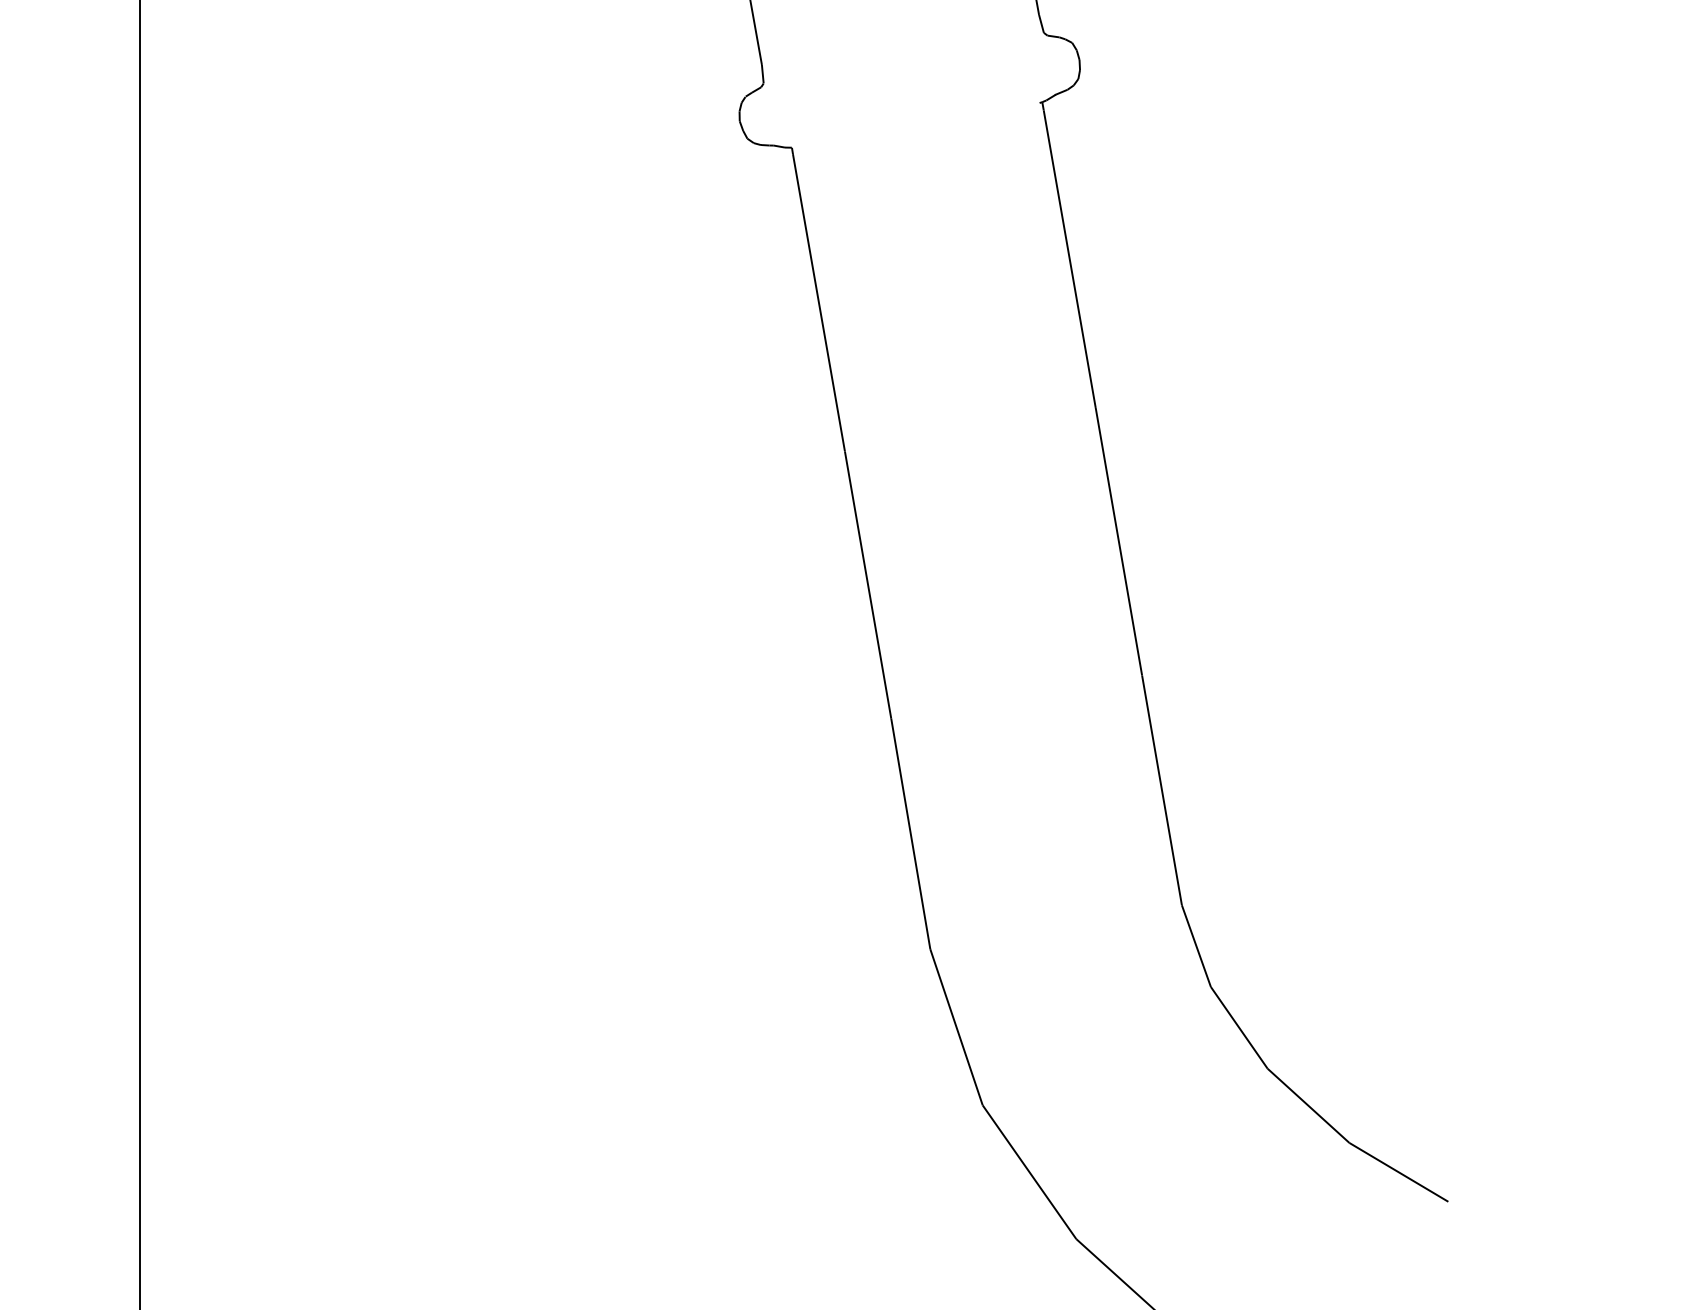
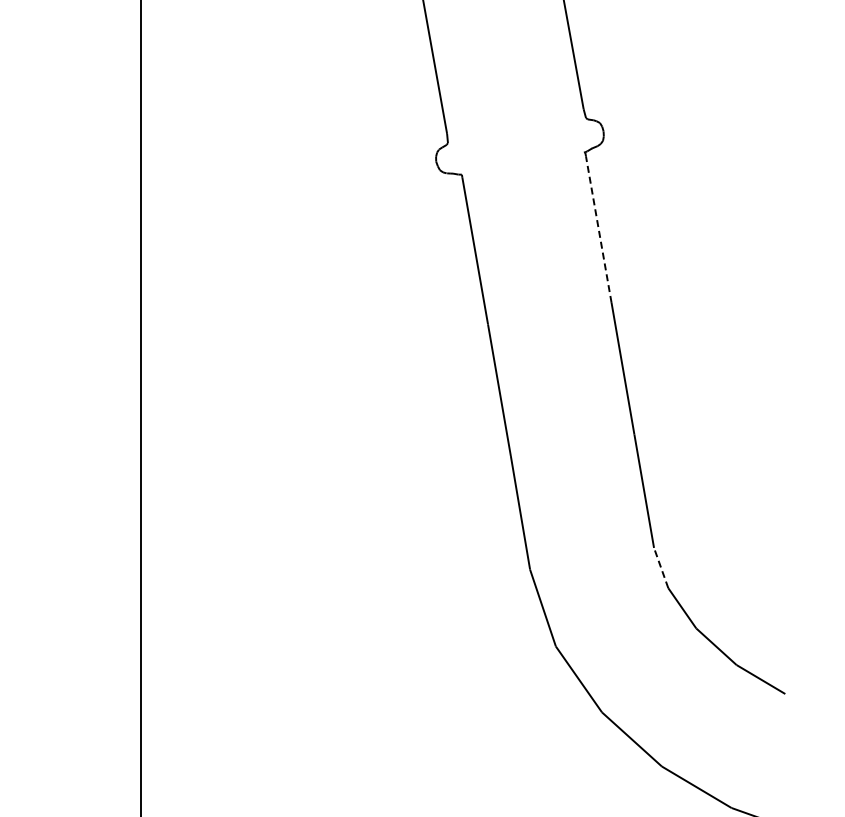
line: (1069, 259) -> (598, 229), solid -> dashed
line: (1197, 945) -> (661, 567), solid -> dashed

